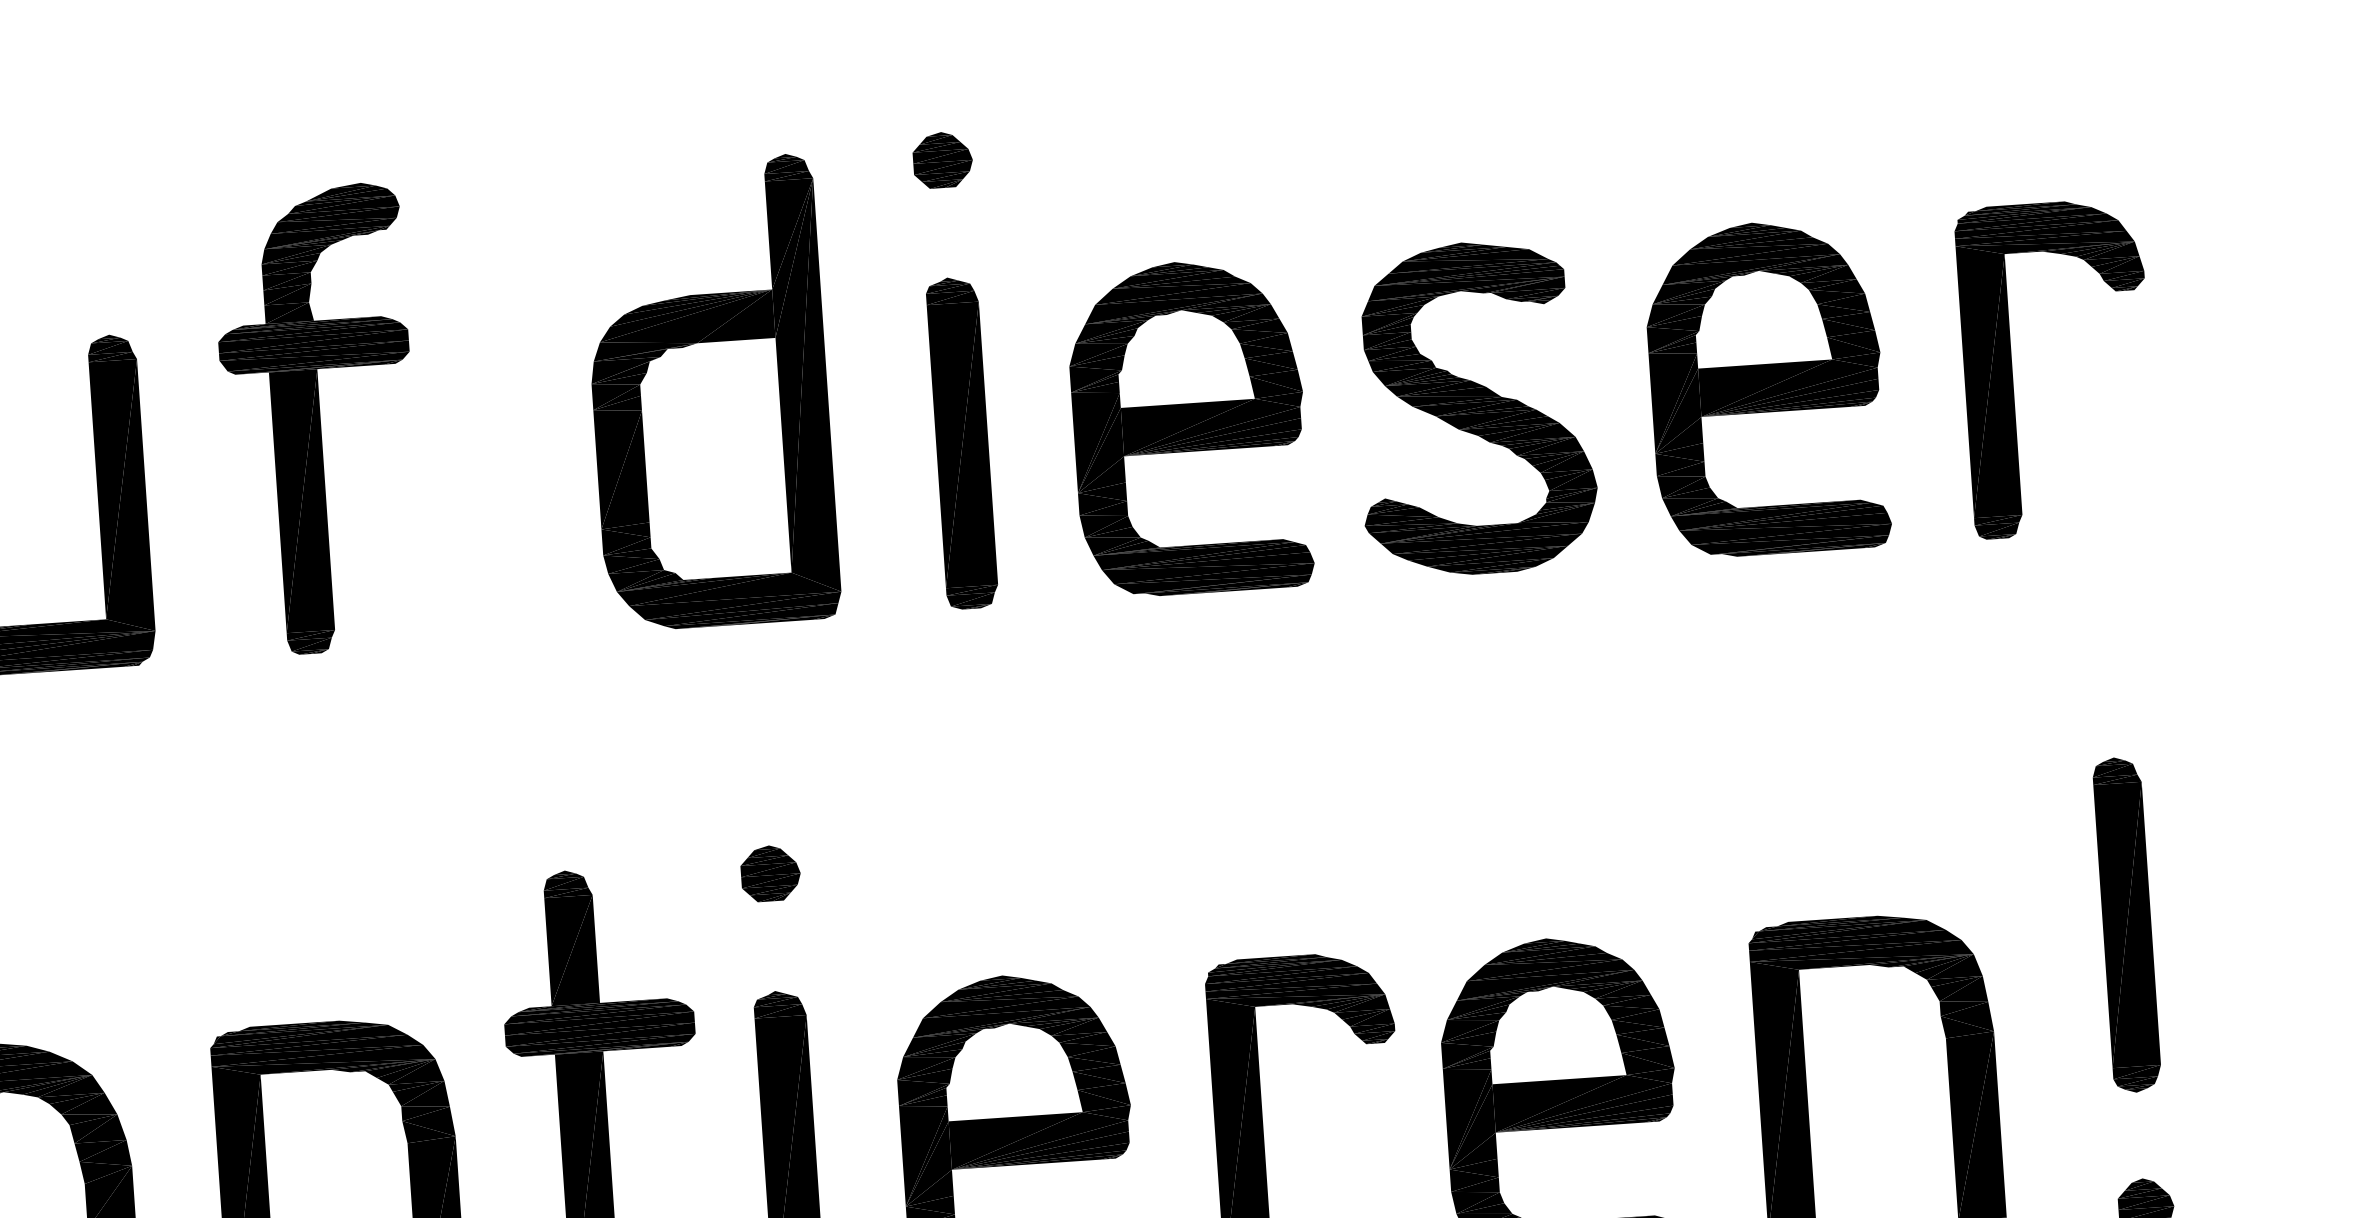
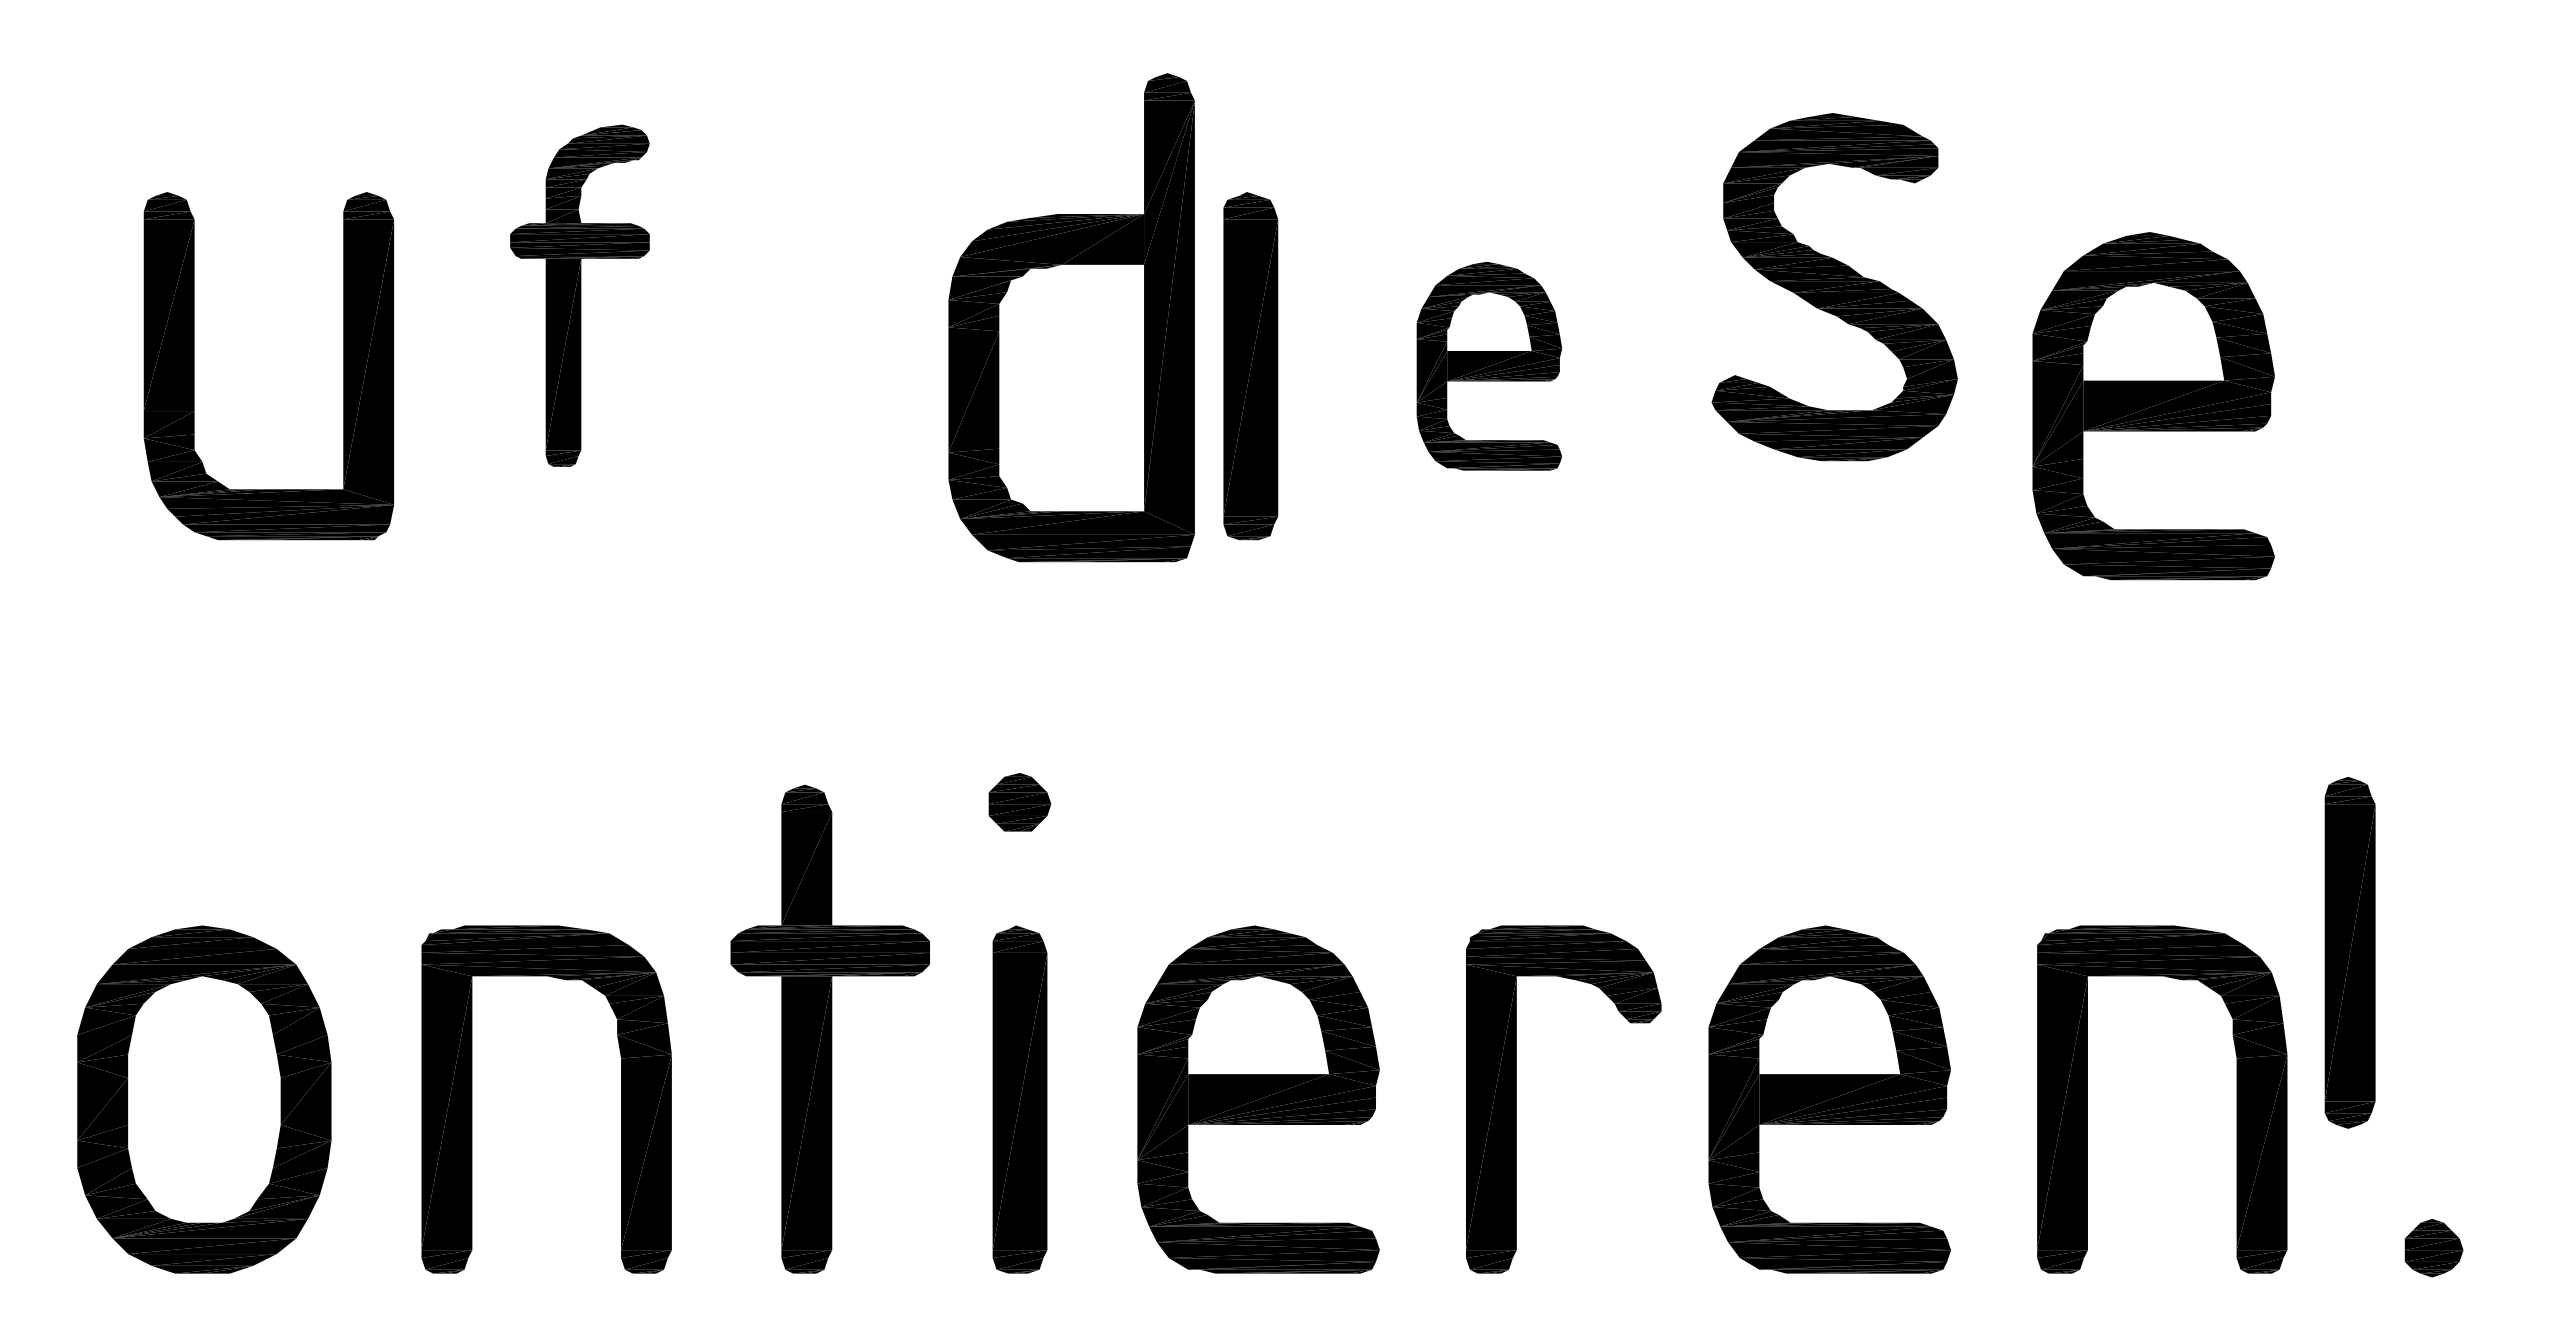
part: (942, 159) -> (1250, 68), removed
part: (2012, 371) -> (2353, 366), removed
part: (1766, 388) -> (2153, 406), moved
part: (709, 392) -> (1071, 317), moved
part: (1474, 408) -> (1834, 287), moved
part: (318, 419) -> (579, 295), size x0.7
part: (1189, 427) -> (1489, 366), size x0.6
part: (2126, 924) -> (2349, 952), moved

